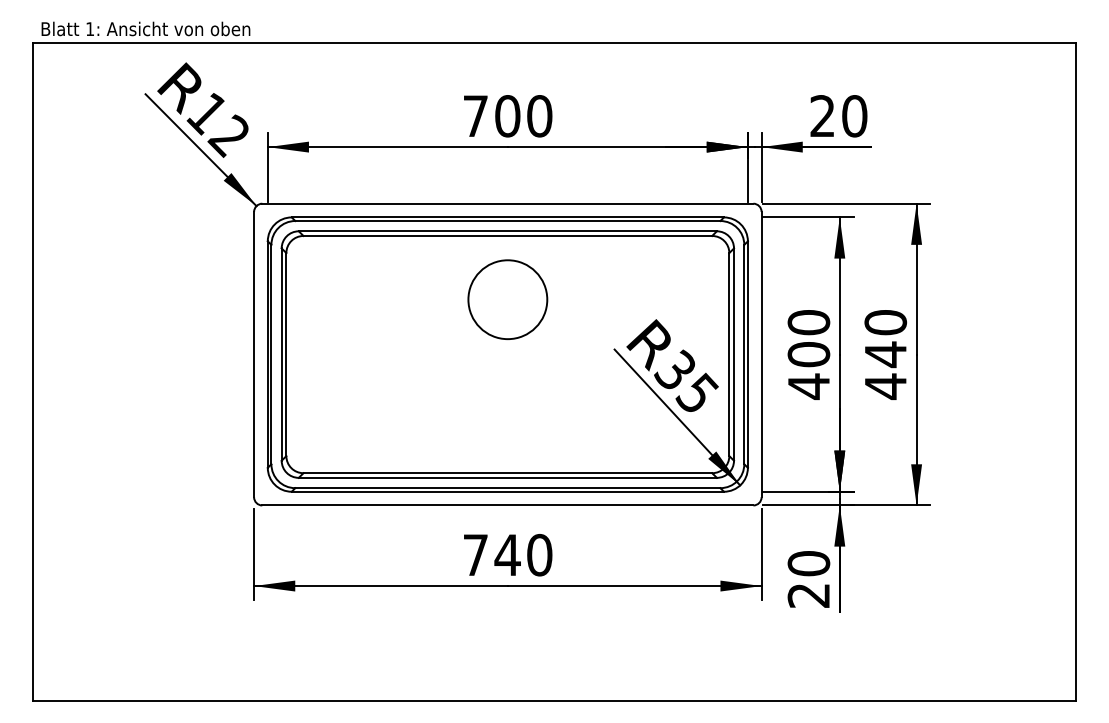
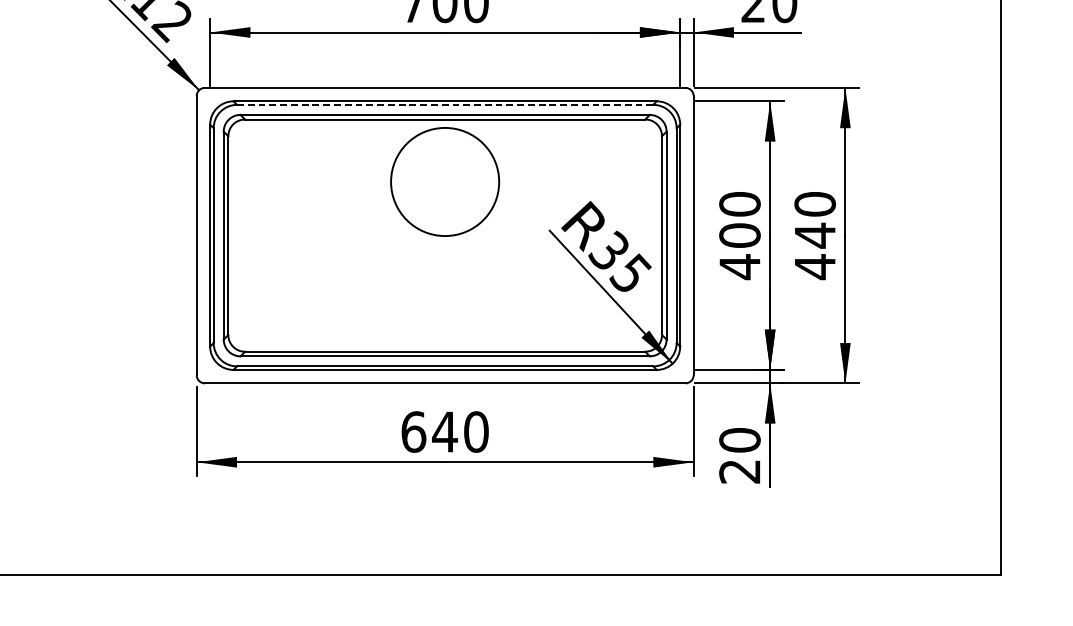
line: (507, 221) -> (444, 105), solid -> dashed
circle: (507, 299) -> (444, 181), size x1.4
text: (475, 554) -> (413, 431), 740 -> 640

